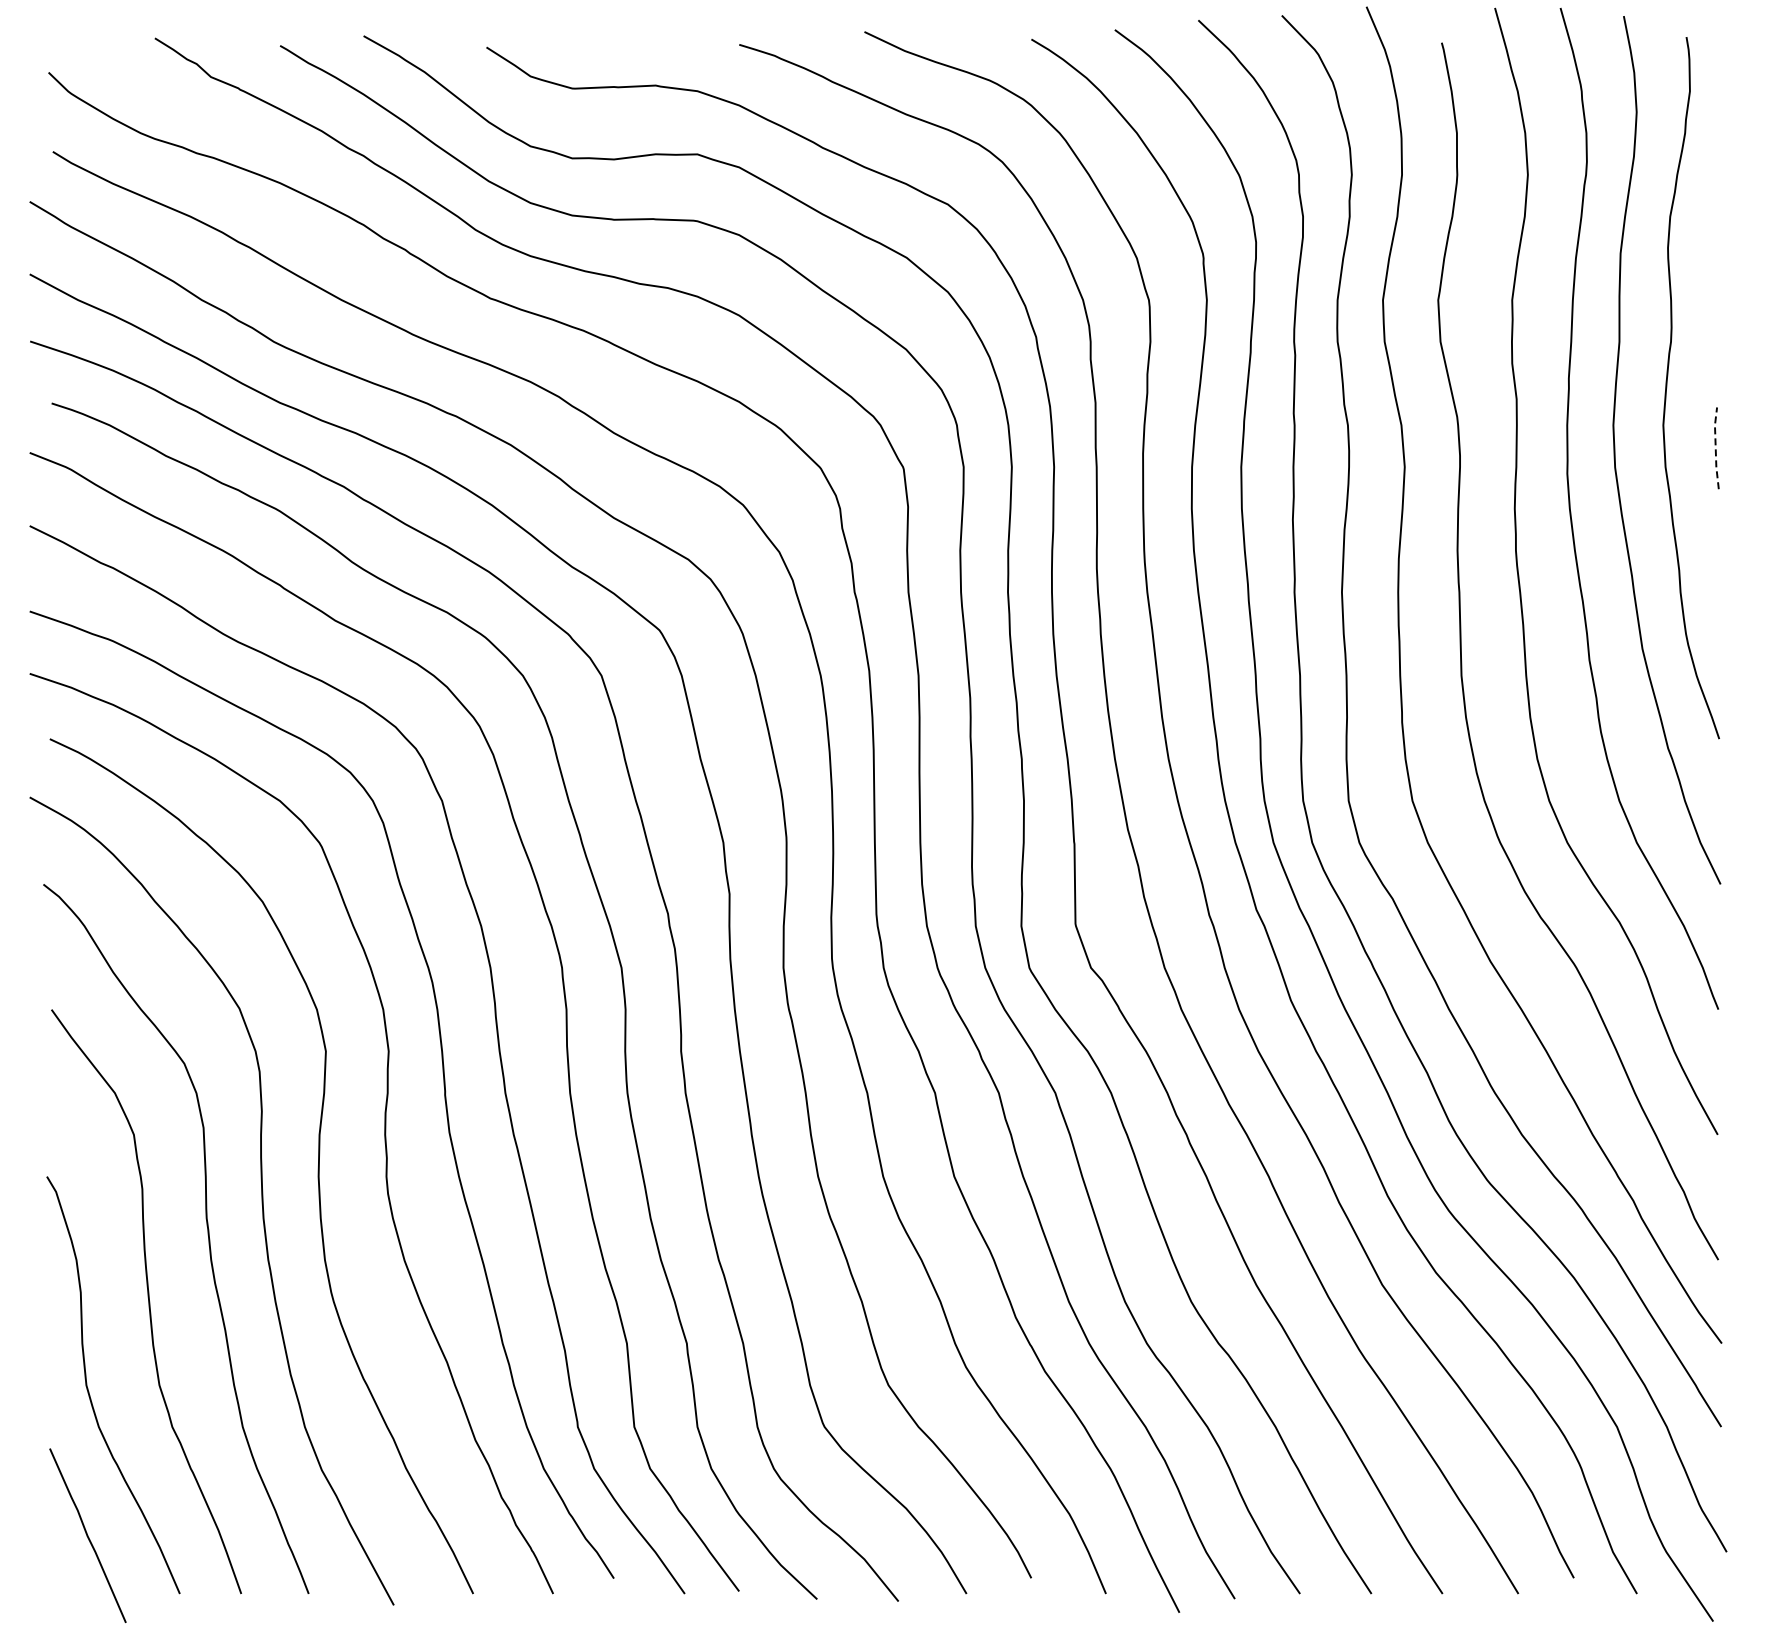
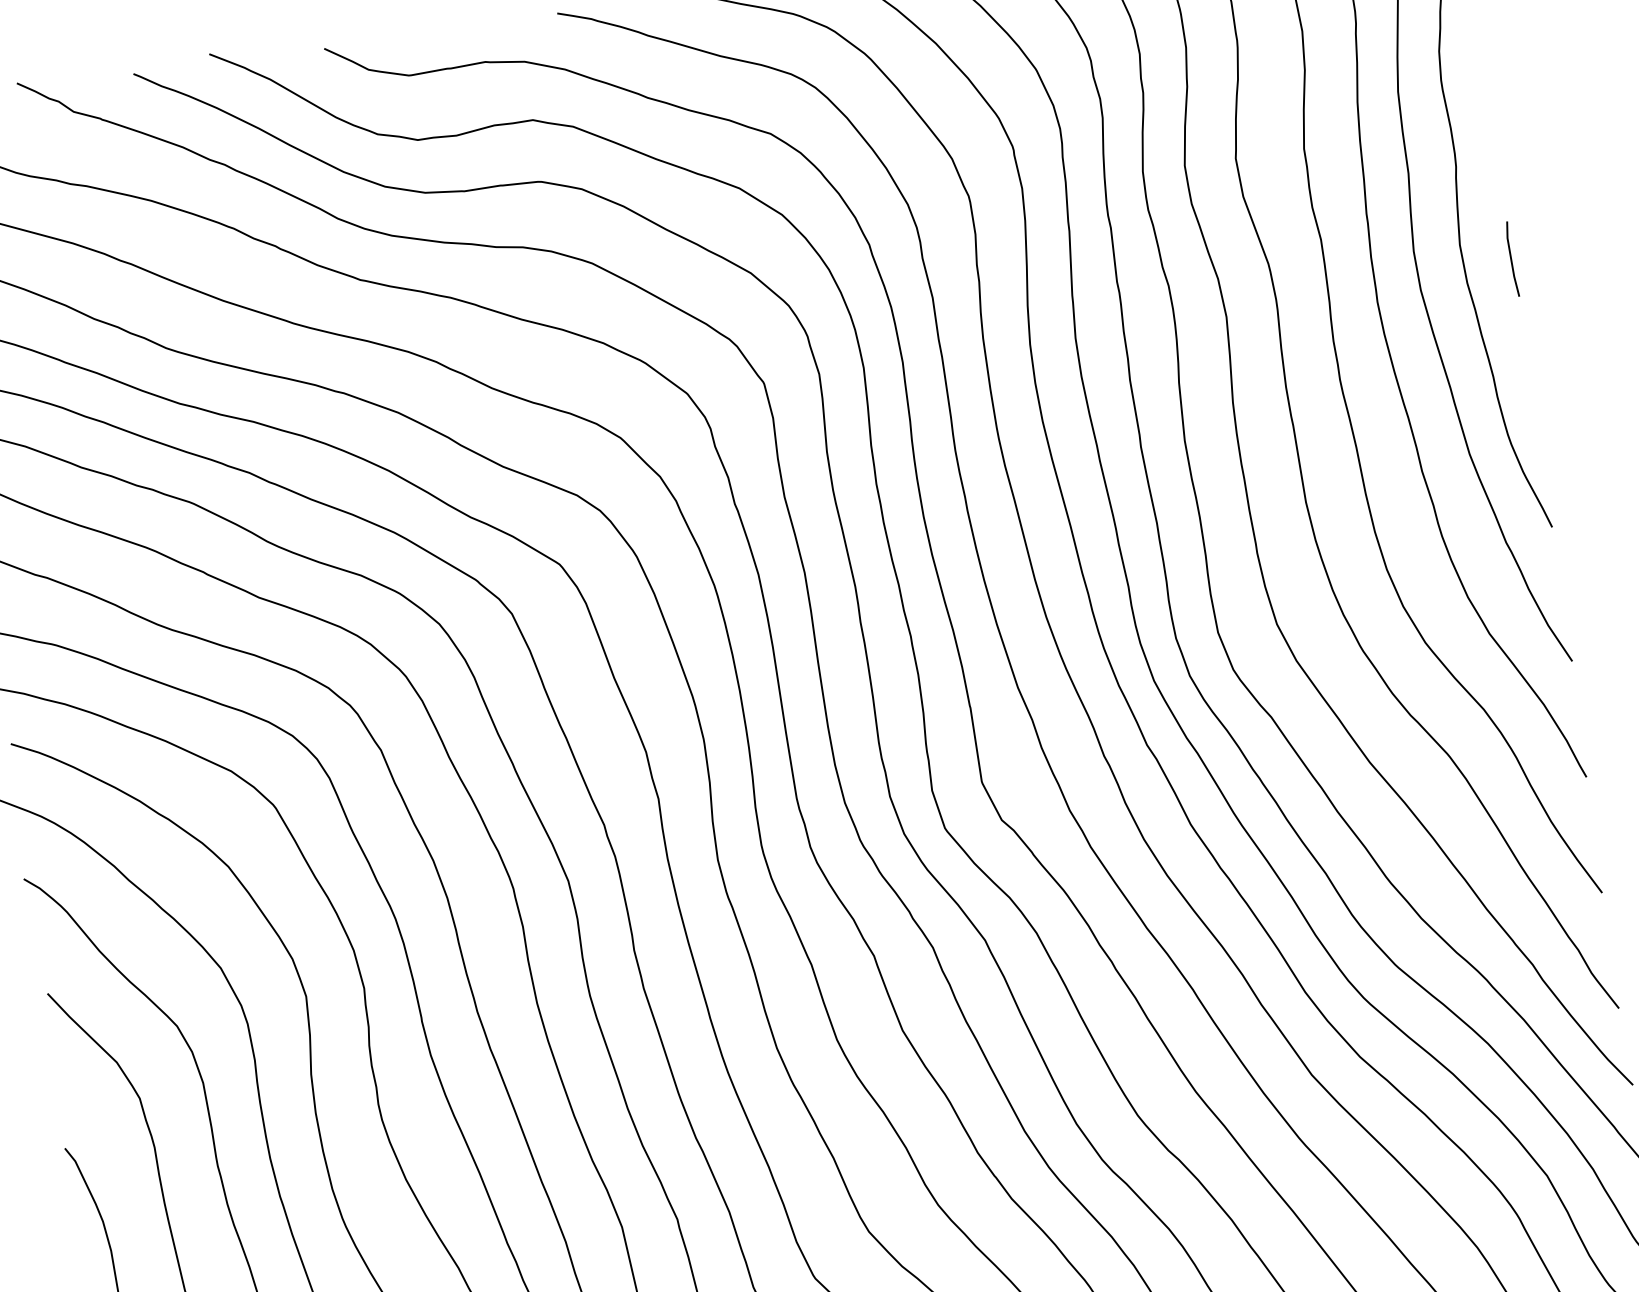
line: (1715, 448) -> (1511, 259), dashed -> solid

